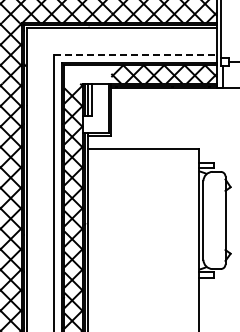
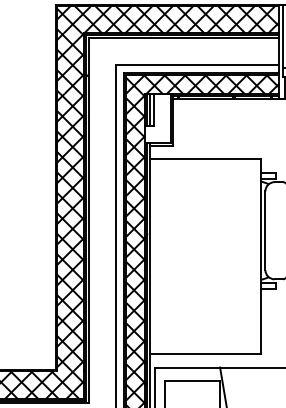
line: (135, 54) -> (197, 64), dashed -> solid
hatch: (87, 74) -> (149, 84), added

